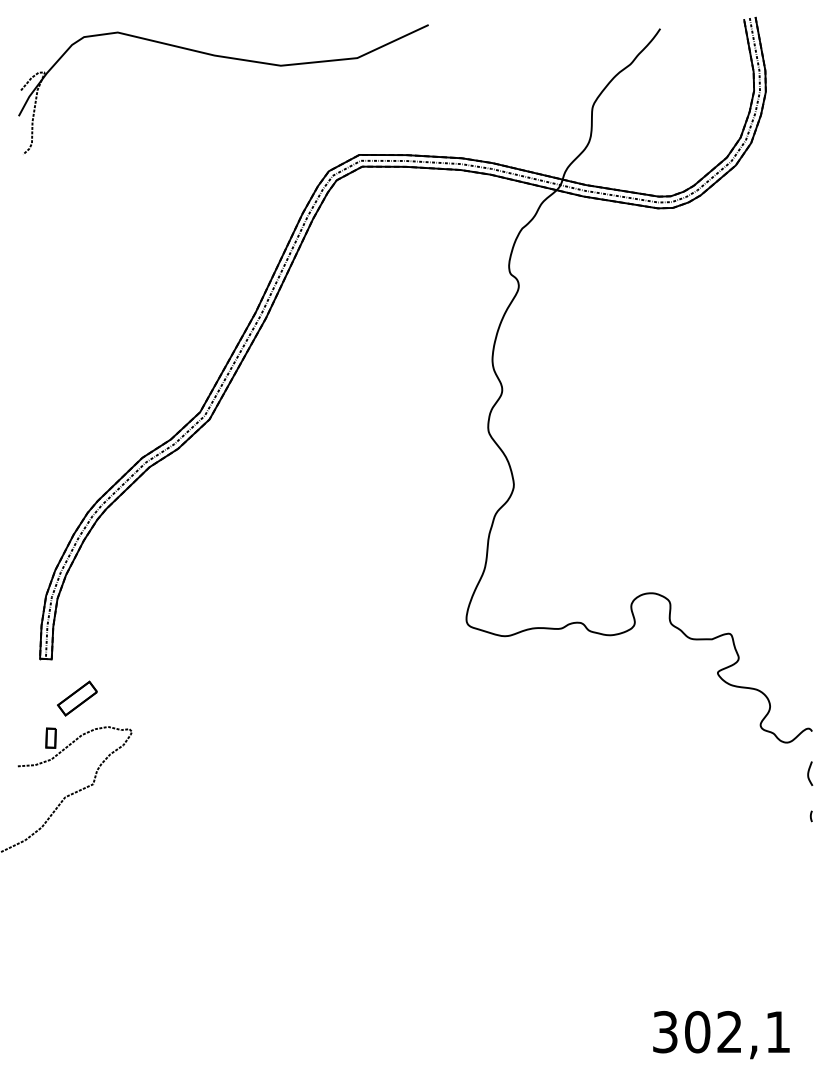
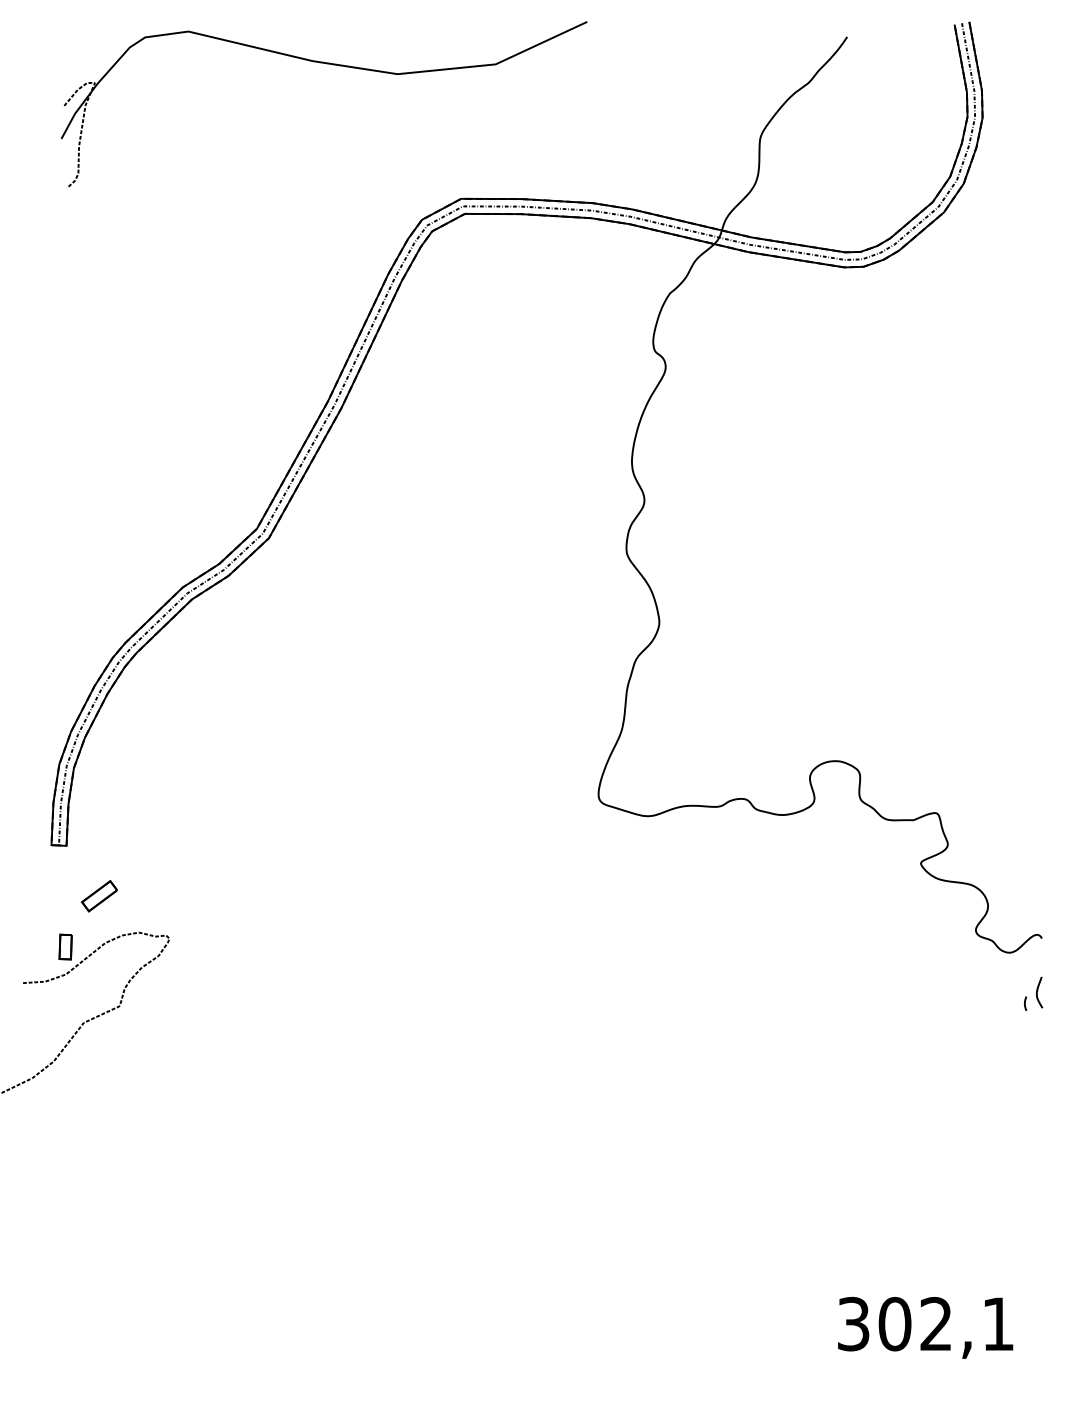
part: (225, 58) -> (326, 64), moved
part: (77, 698) -> (99, 896), size x0.7
curve: (810, 816) -> (1024, 1003), moved

